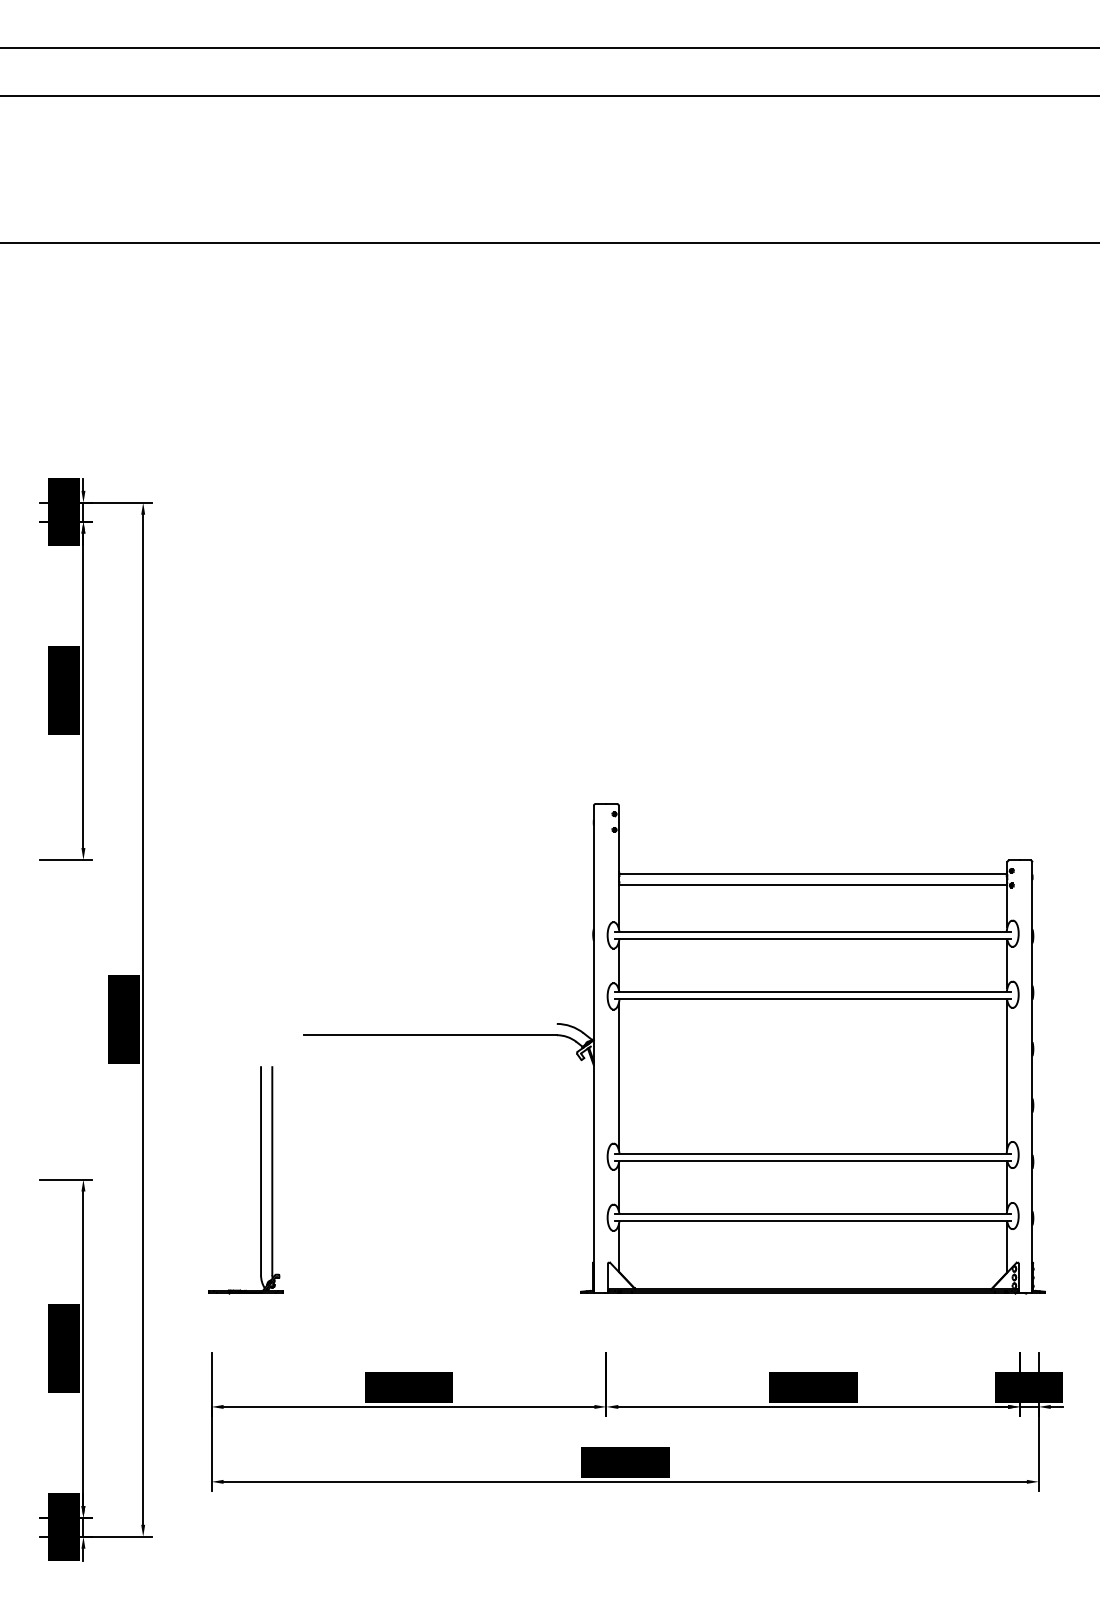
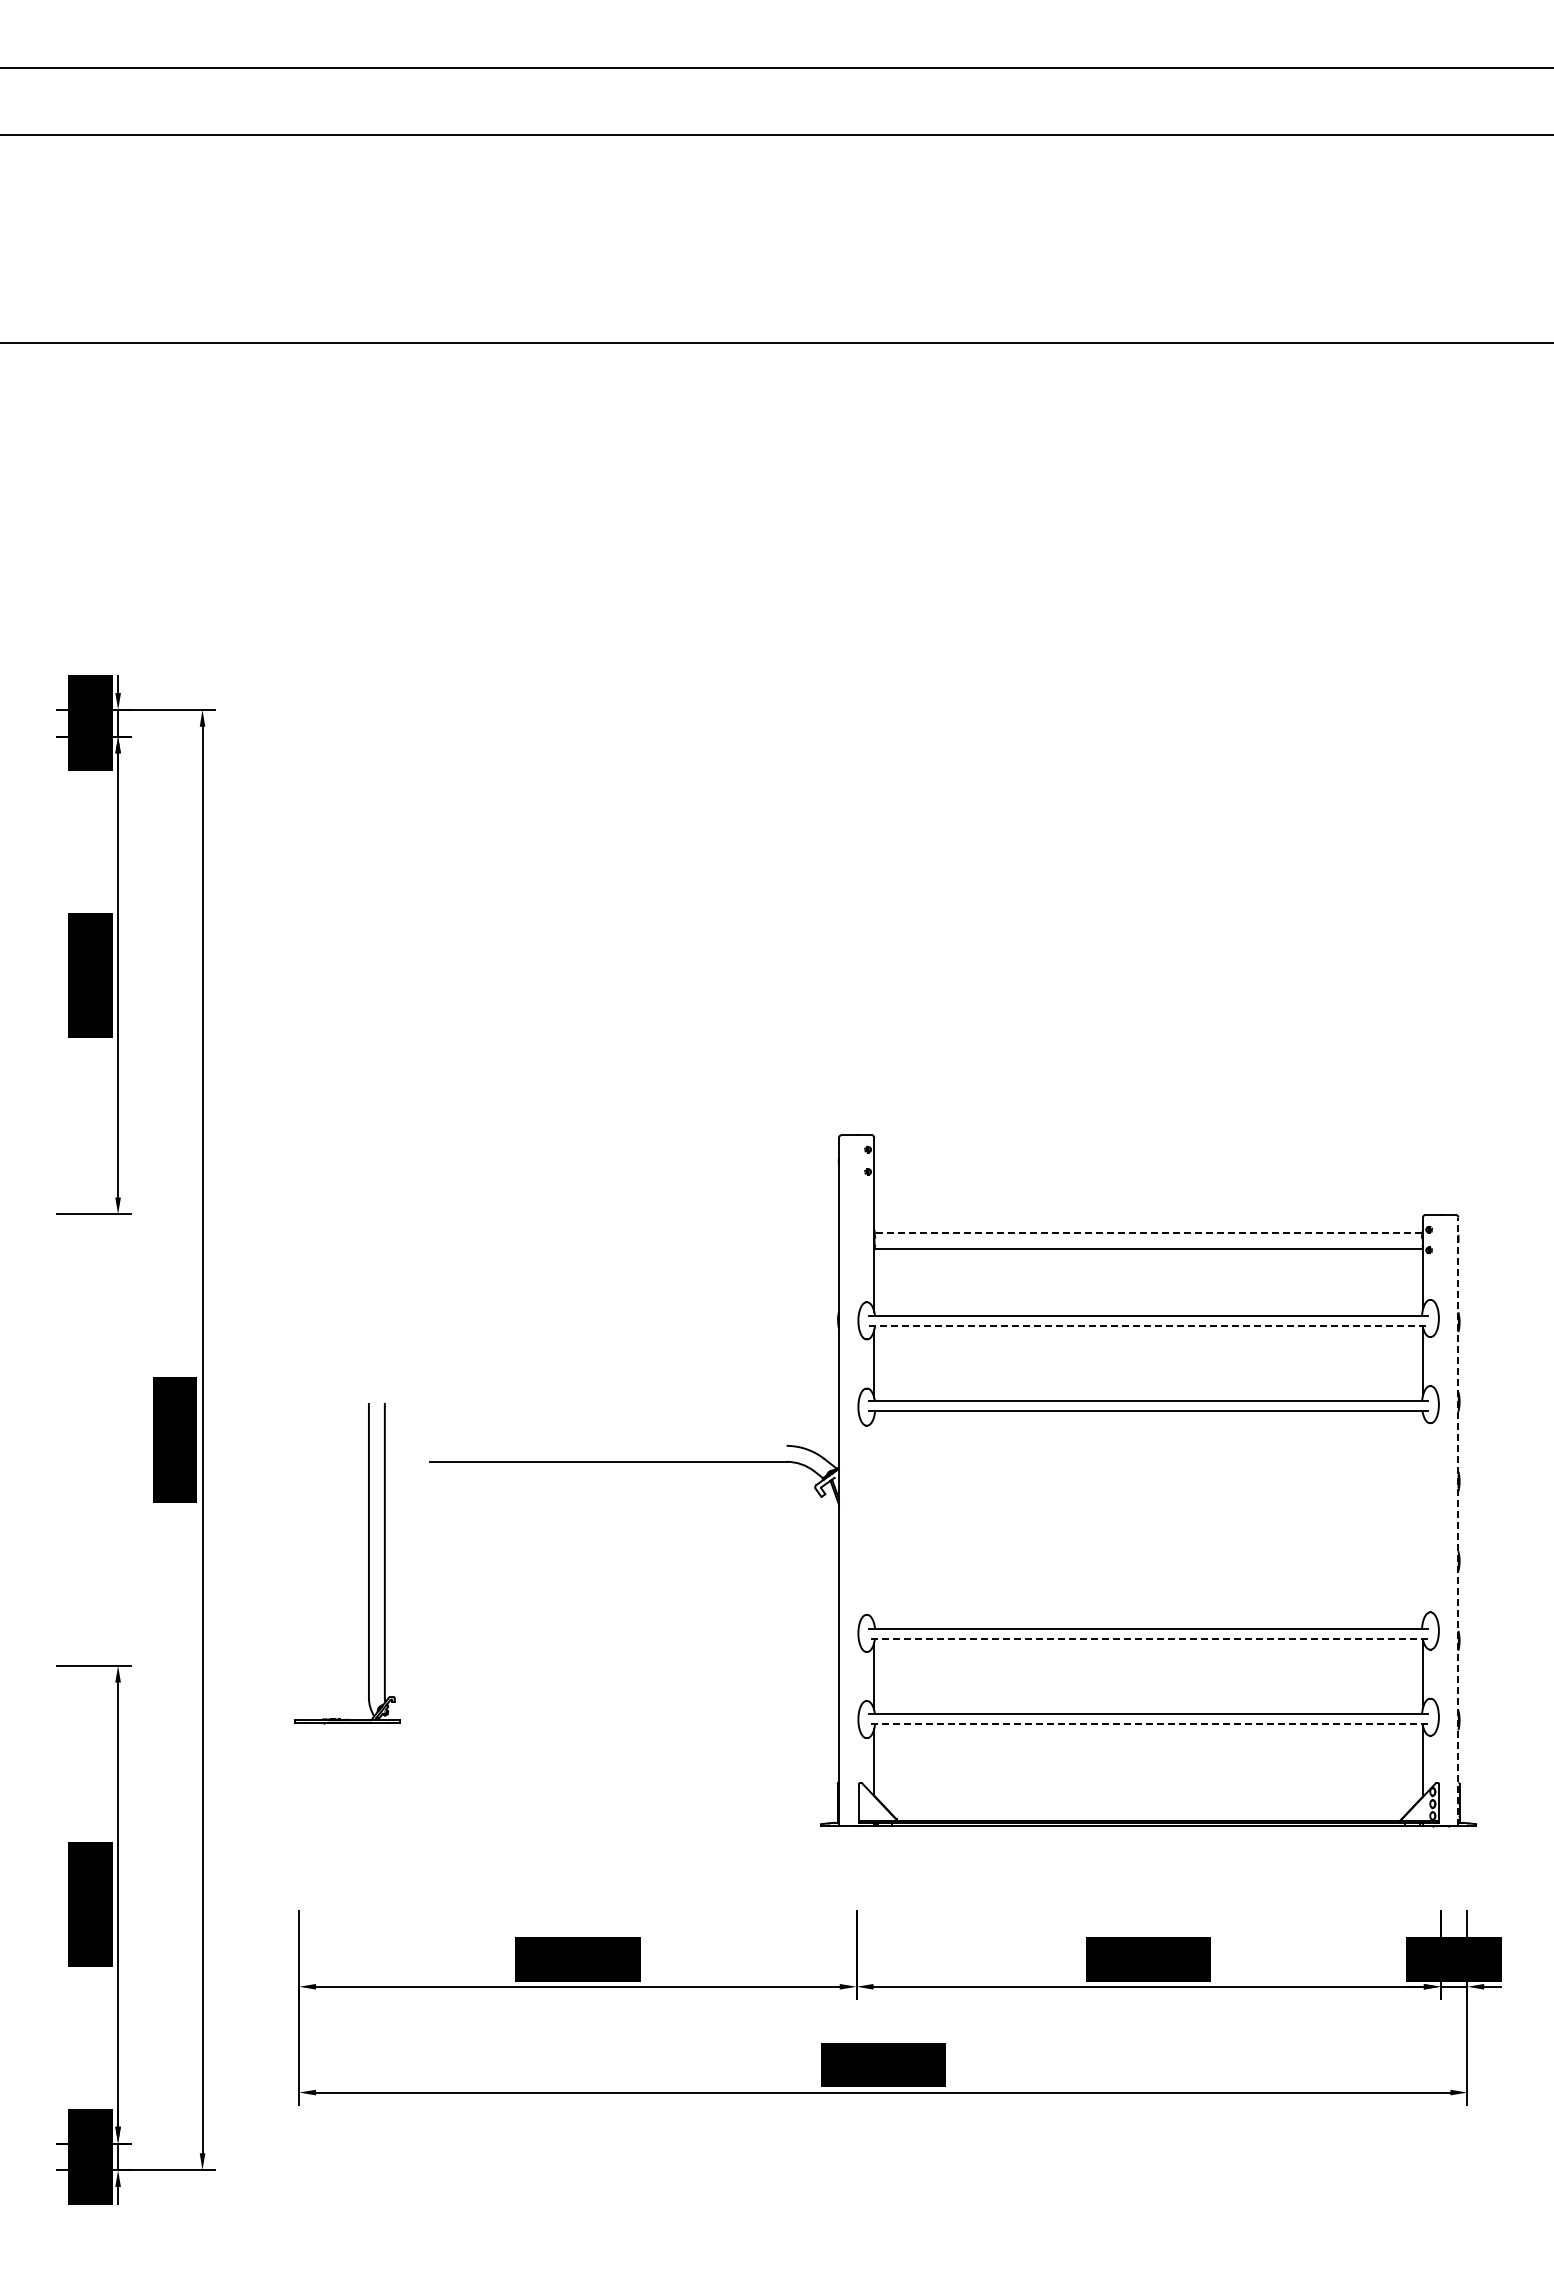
line: (813, 873) -> (1148, 1233), solid -> dashed
line: (813, 939) -> (1148, 1326), solid -> dashed
line: (1007, 1074) -> (1423, 1517), removed
line: (619, 1076) -> (874, 1520), removed
line: (1032, 1077) -> (1458, 1521), solid -> dashed
line: (813, 1161) -> (1148, 1639), solid -> dashed
part: (260, 1180) -> (368, 1563), moved
line: (813, 1221) -> (1148, 1724), solid -> dashed

